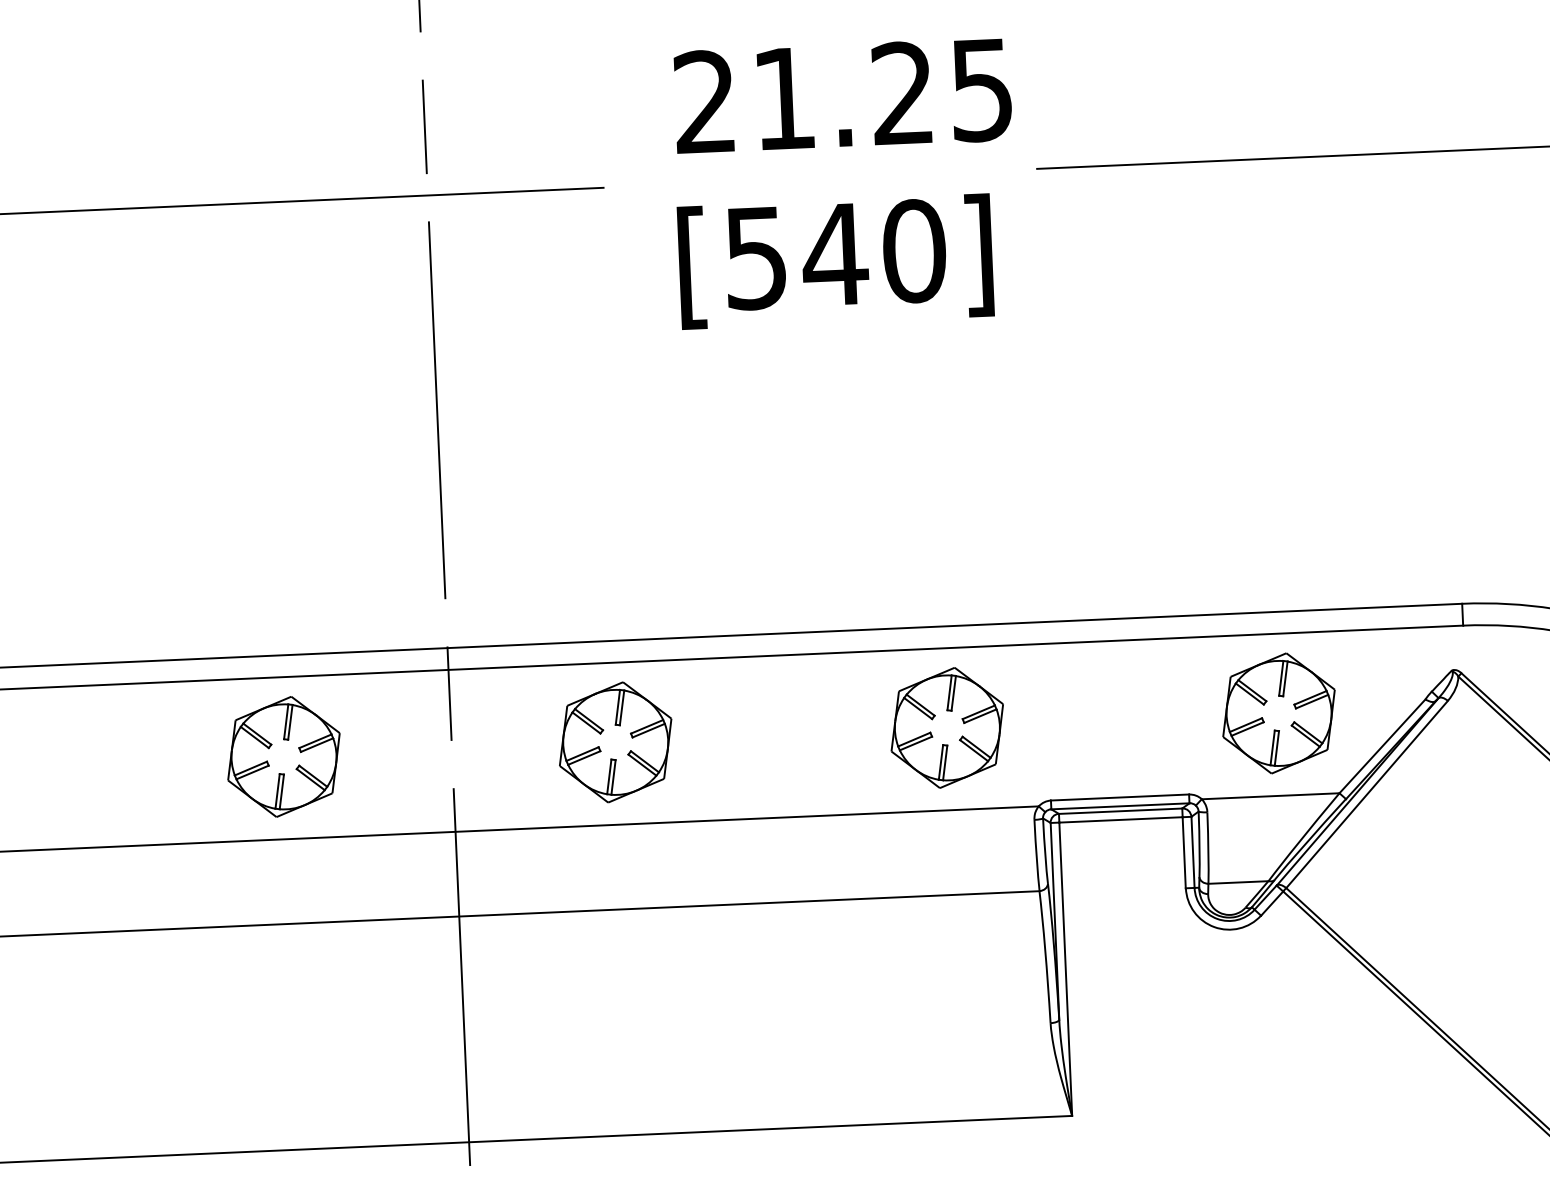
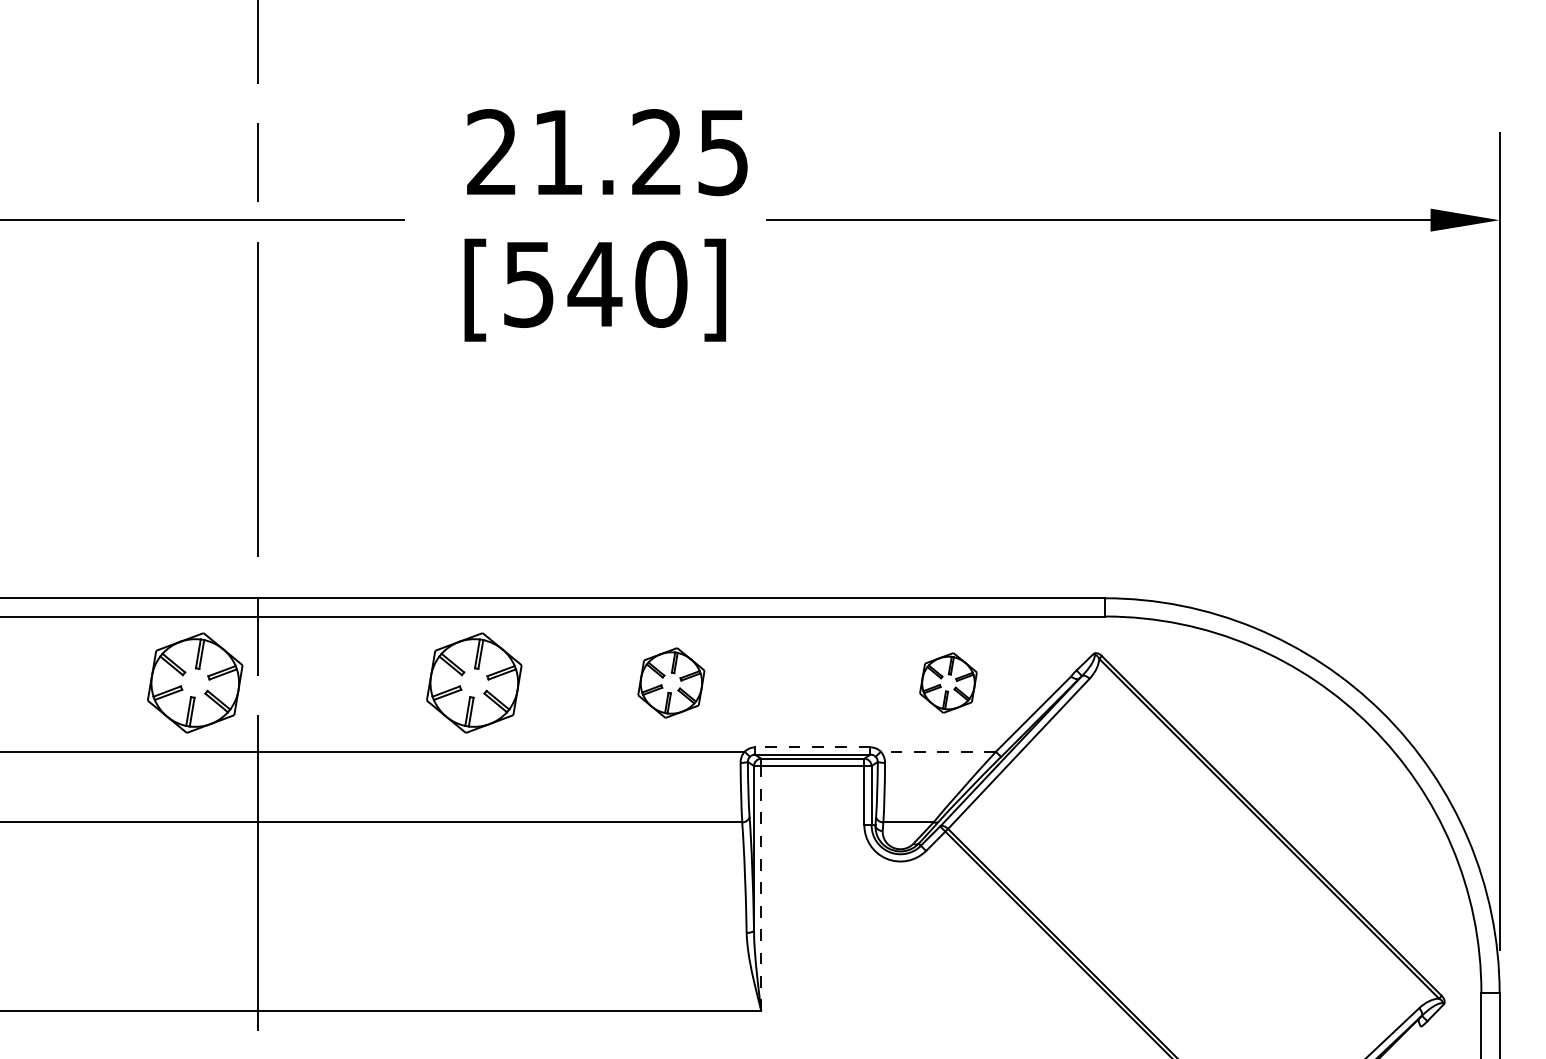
part: (1279, 712) -> (948, 682), size x0.6
part: (947, 727) -> (671, 682), size x0.7
part: (615, 741) -> (474, 682), moved
part: (284, 756) -> (195, 682), moved
line: (1270, 795) -> (938, 751), solid -> dashed
line: (1119, 797) -> (812, 747), solid -> dashed
line: (1066, 969) -> (761, 888), solid -> dashed

